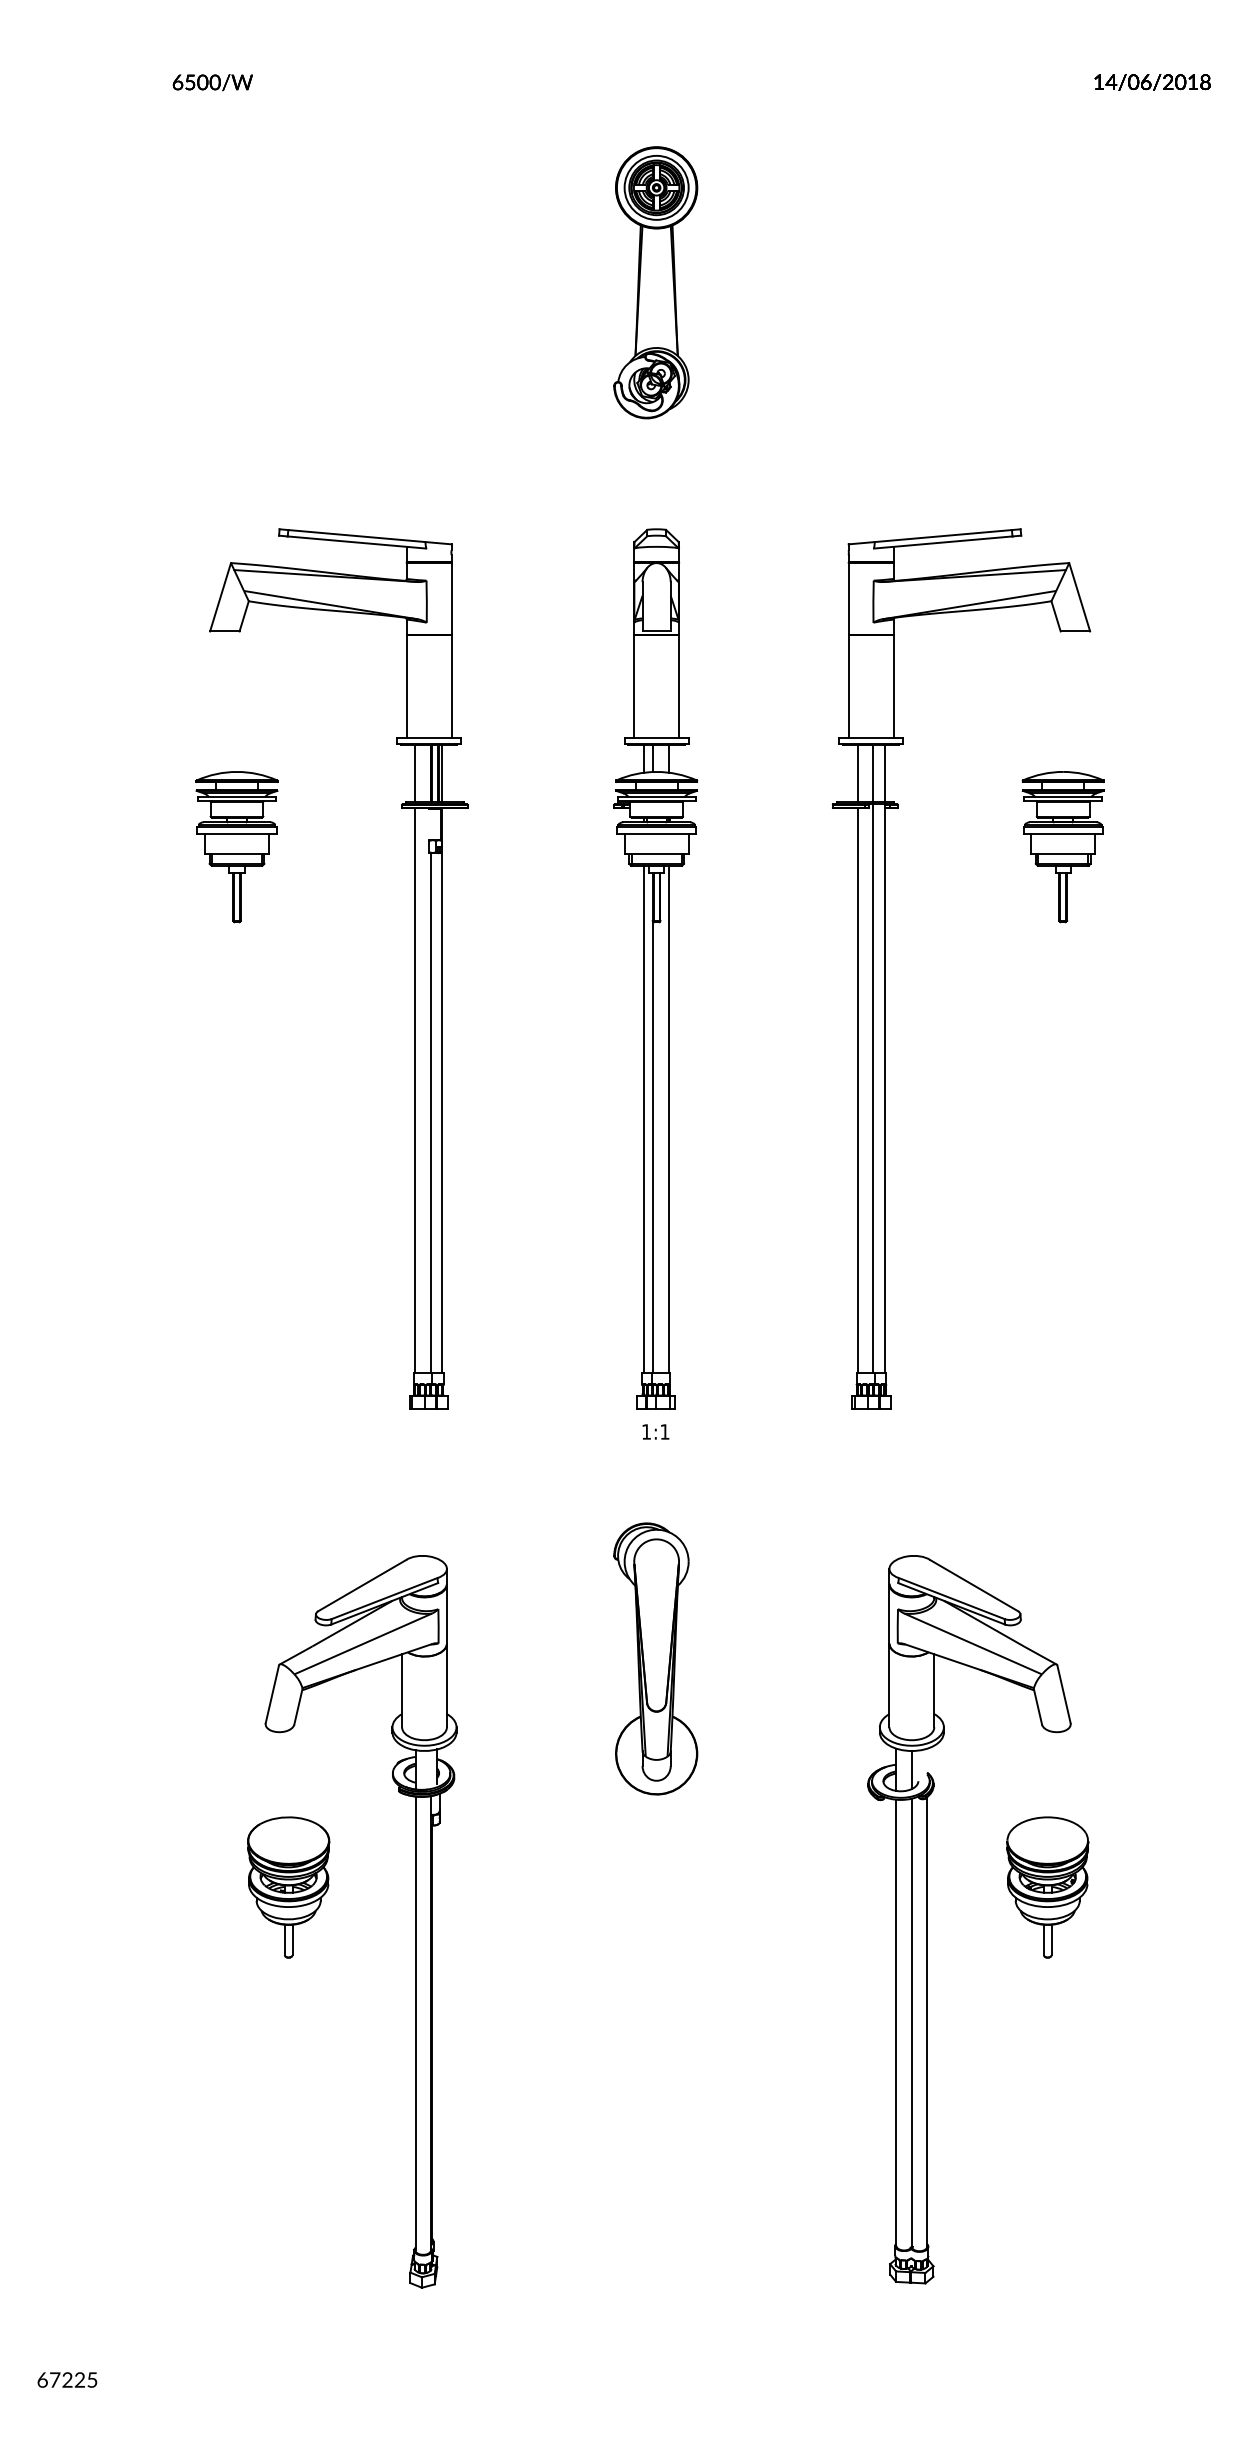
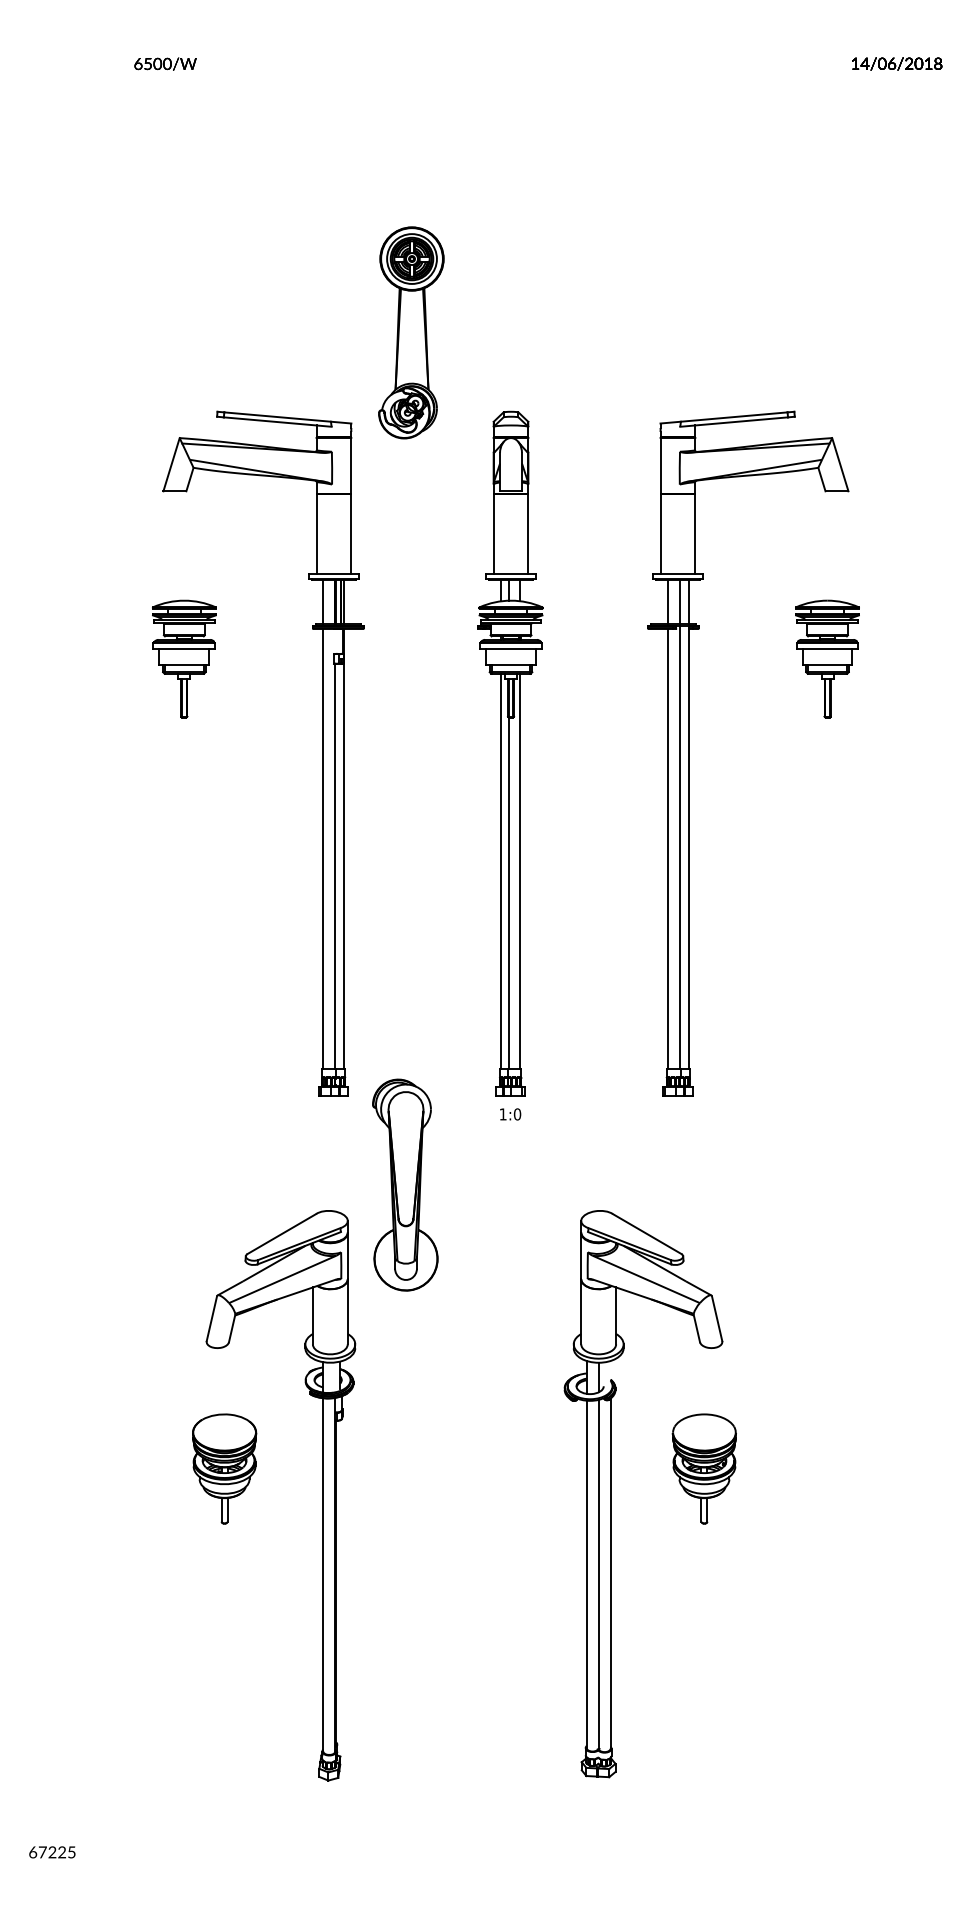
part: (655, 282) -> (411, 332), moved
text: (664, 1432) -> (517, 1114), 1:1 -> 1:0
part: (655, 1658) -> (405, 1184), moved
part: (1014, 1903) -> (678, 1481), moved

